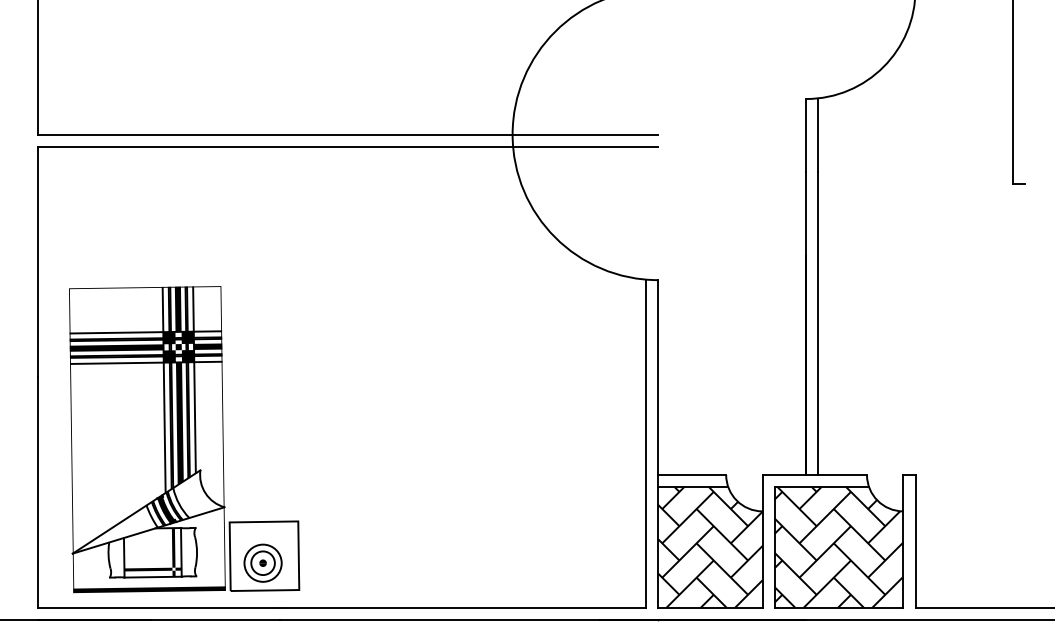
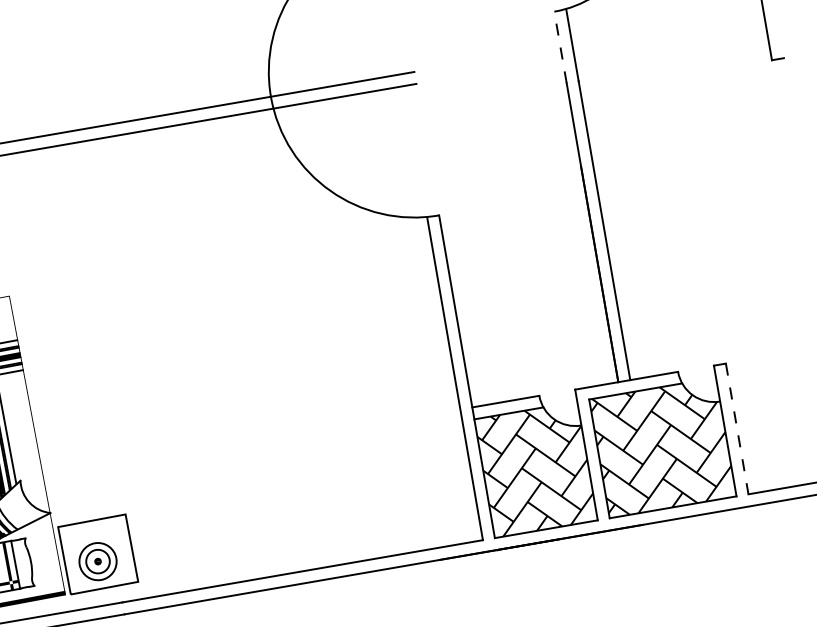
line: (806, 134) -> (560, 46), solid -> dashed
line: (915, 541) -> (737, 429), solid -> dashed

